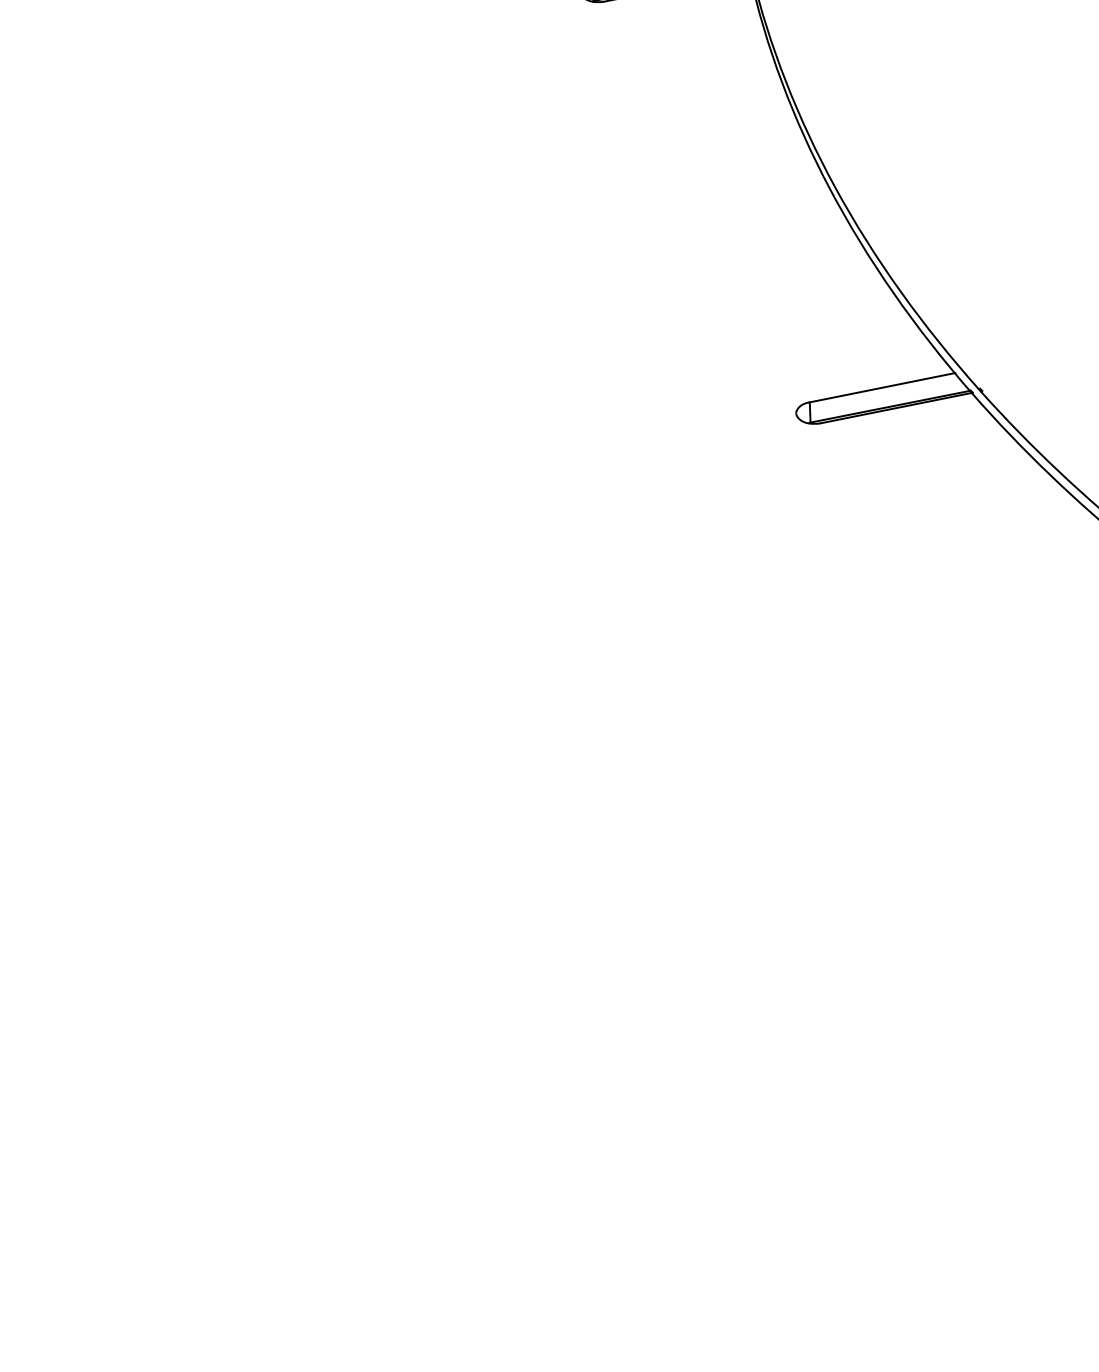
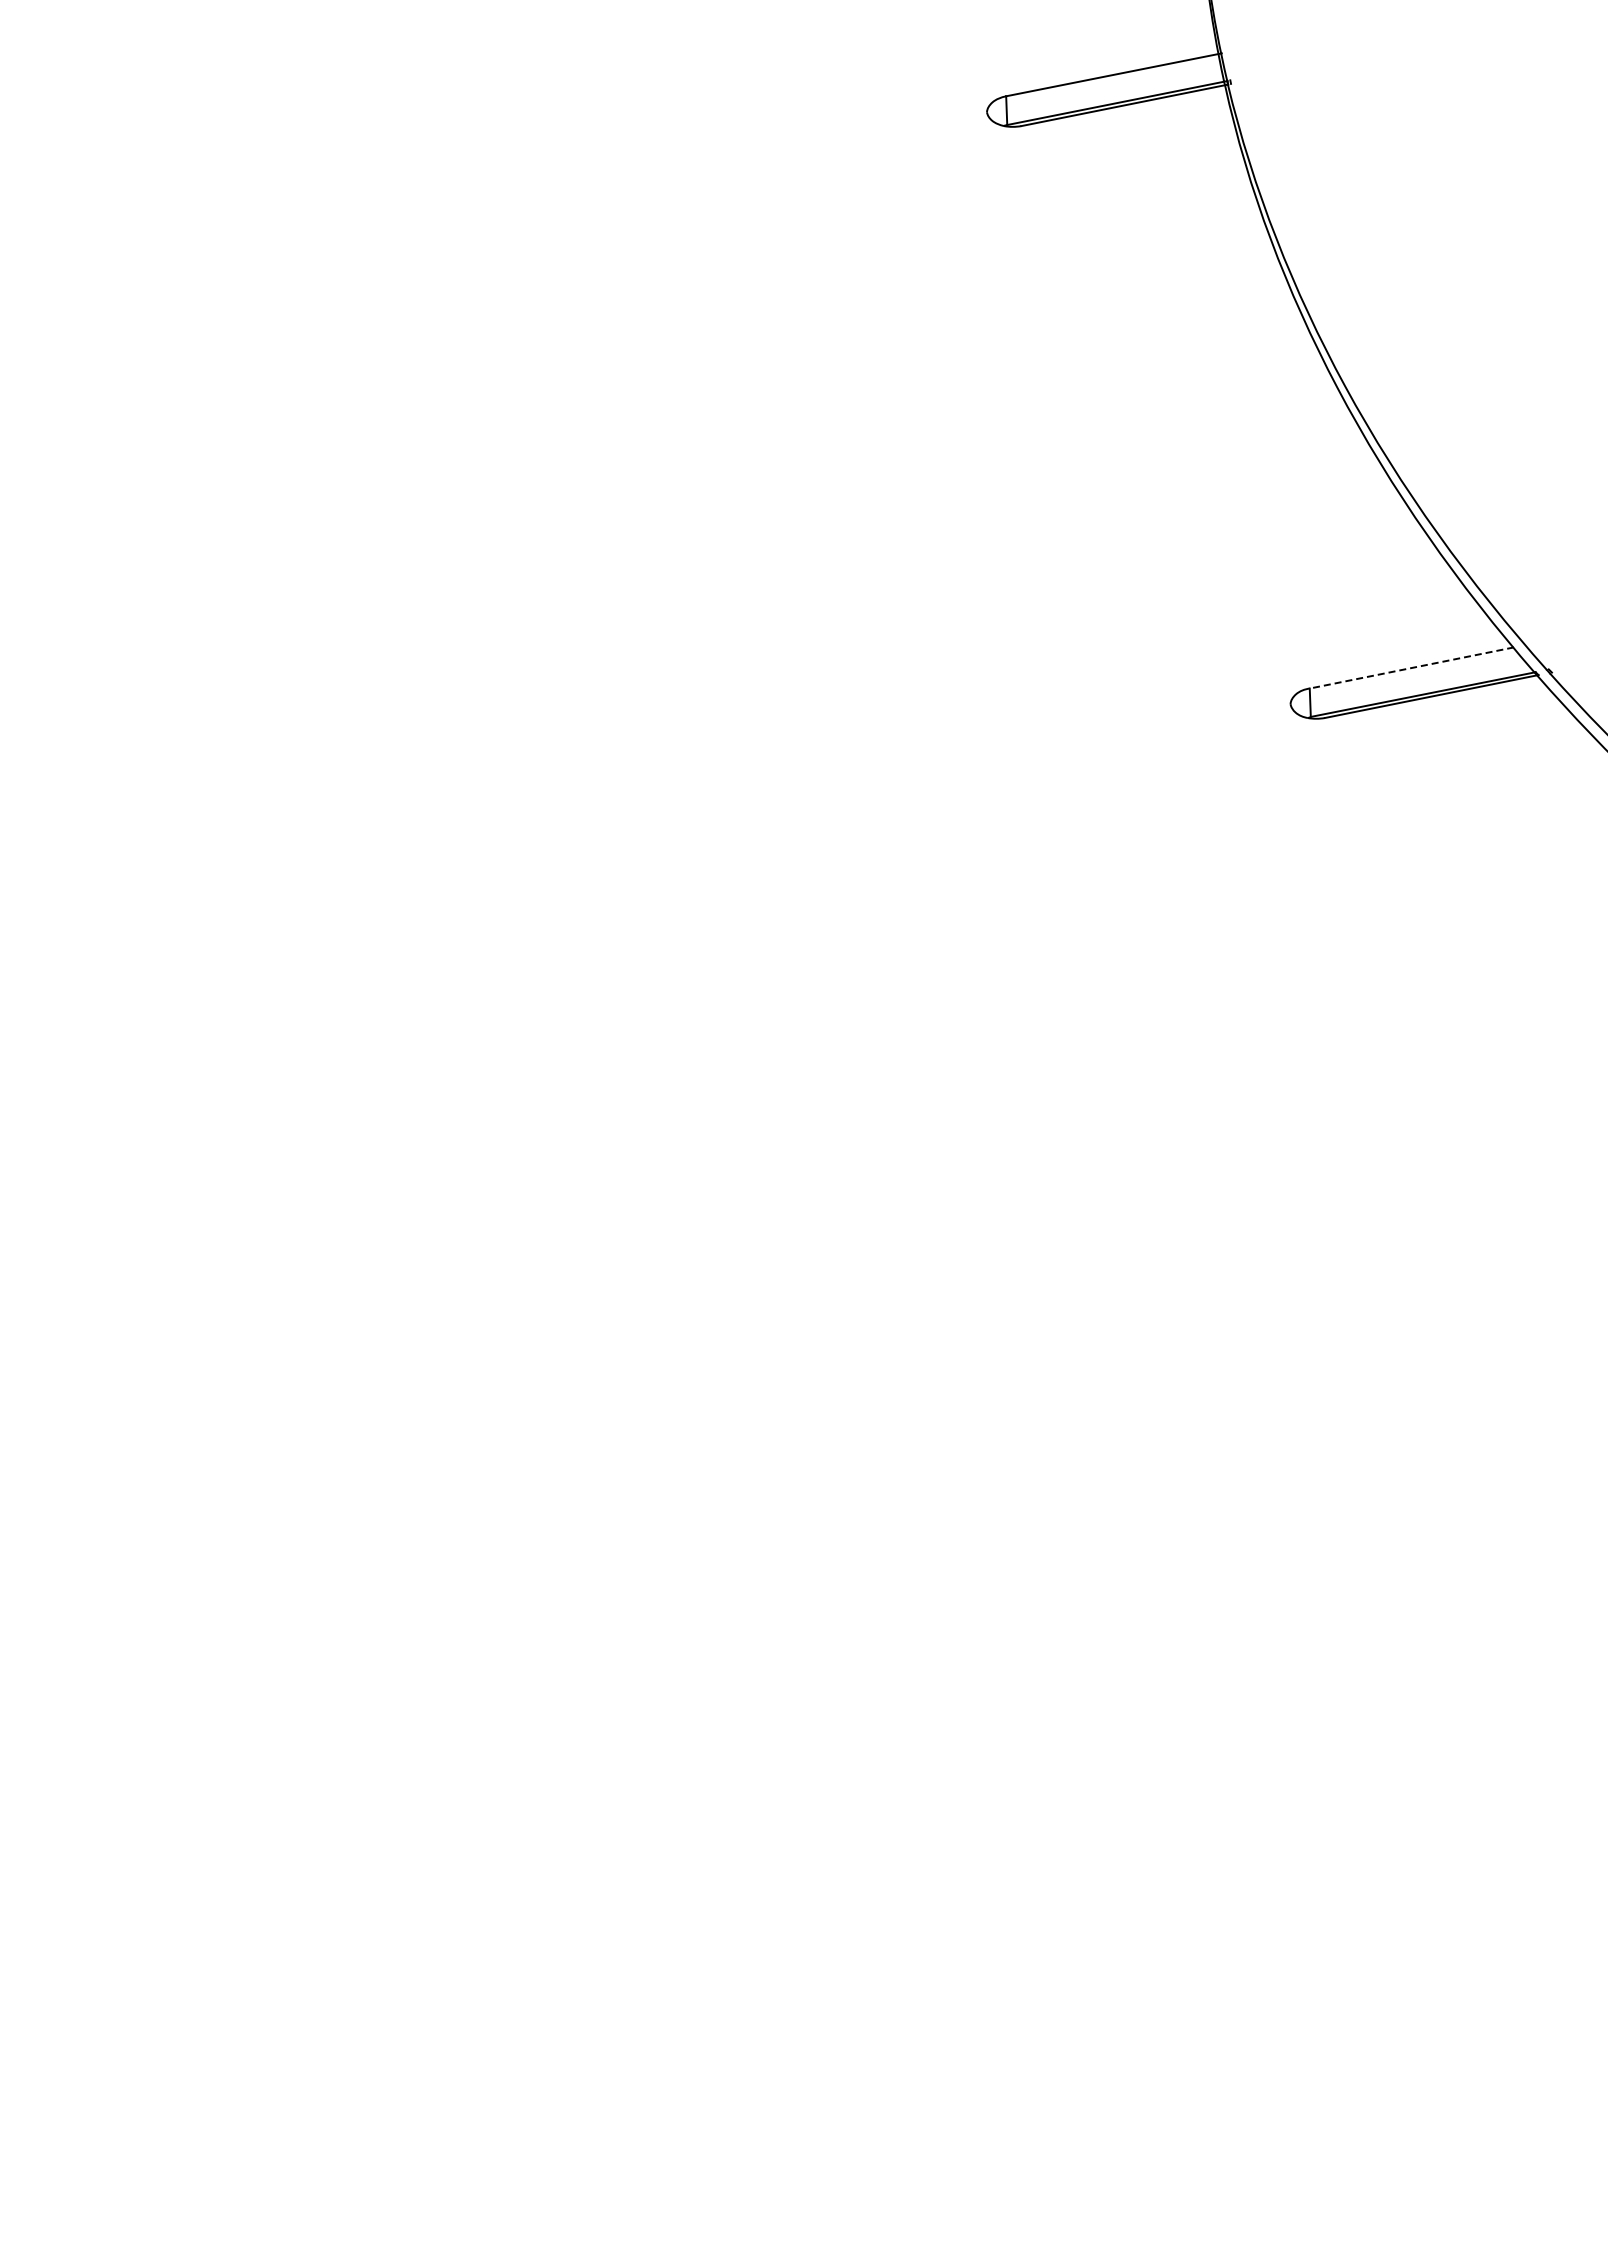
line: (882, 388) -> (1411, 668), solid -> dashed

